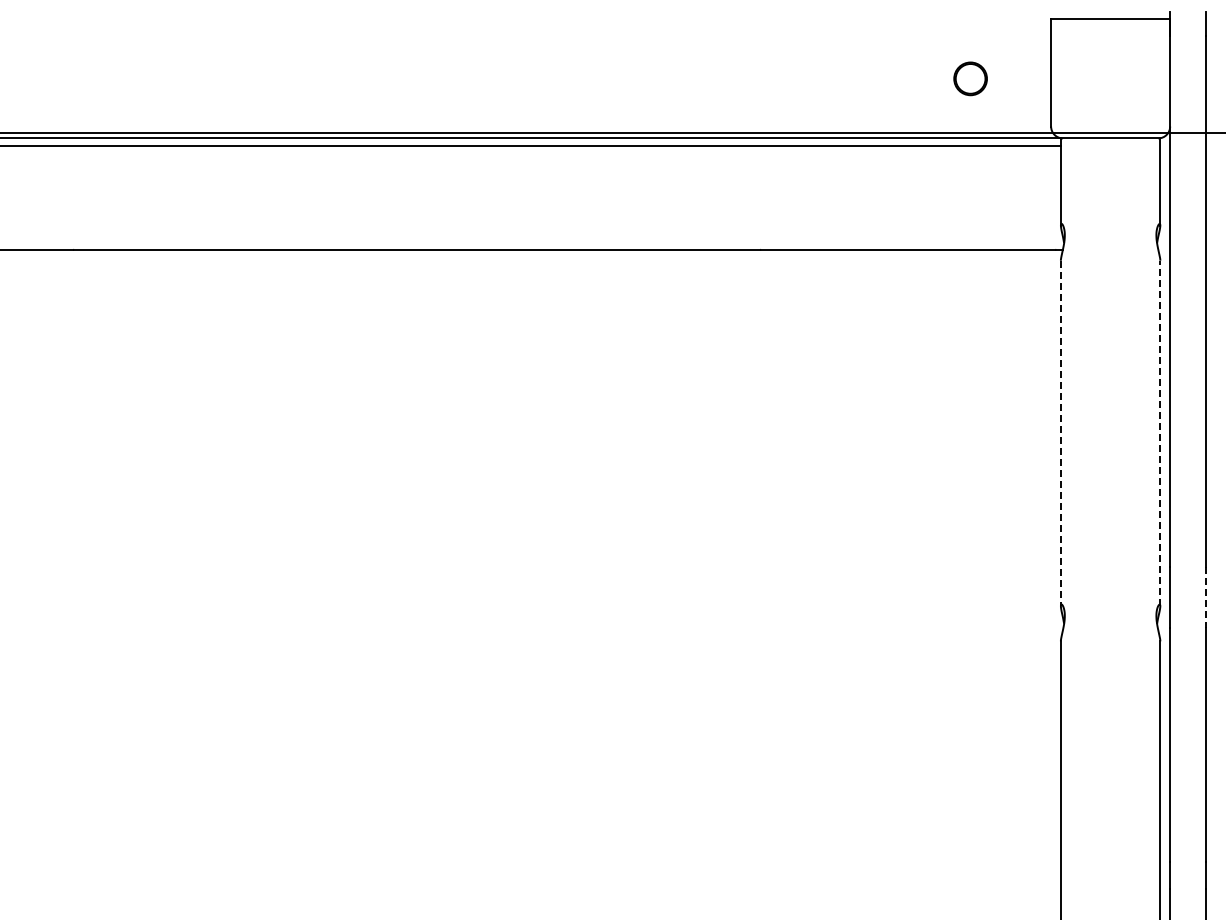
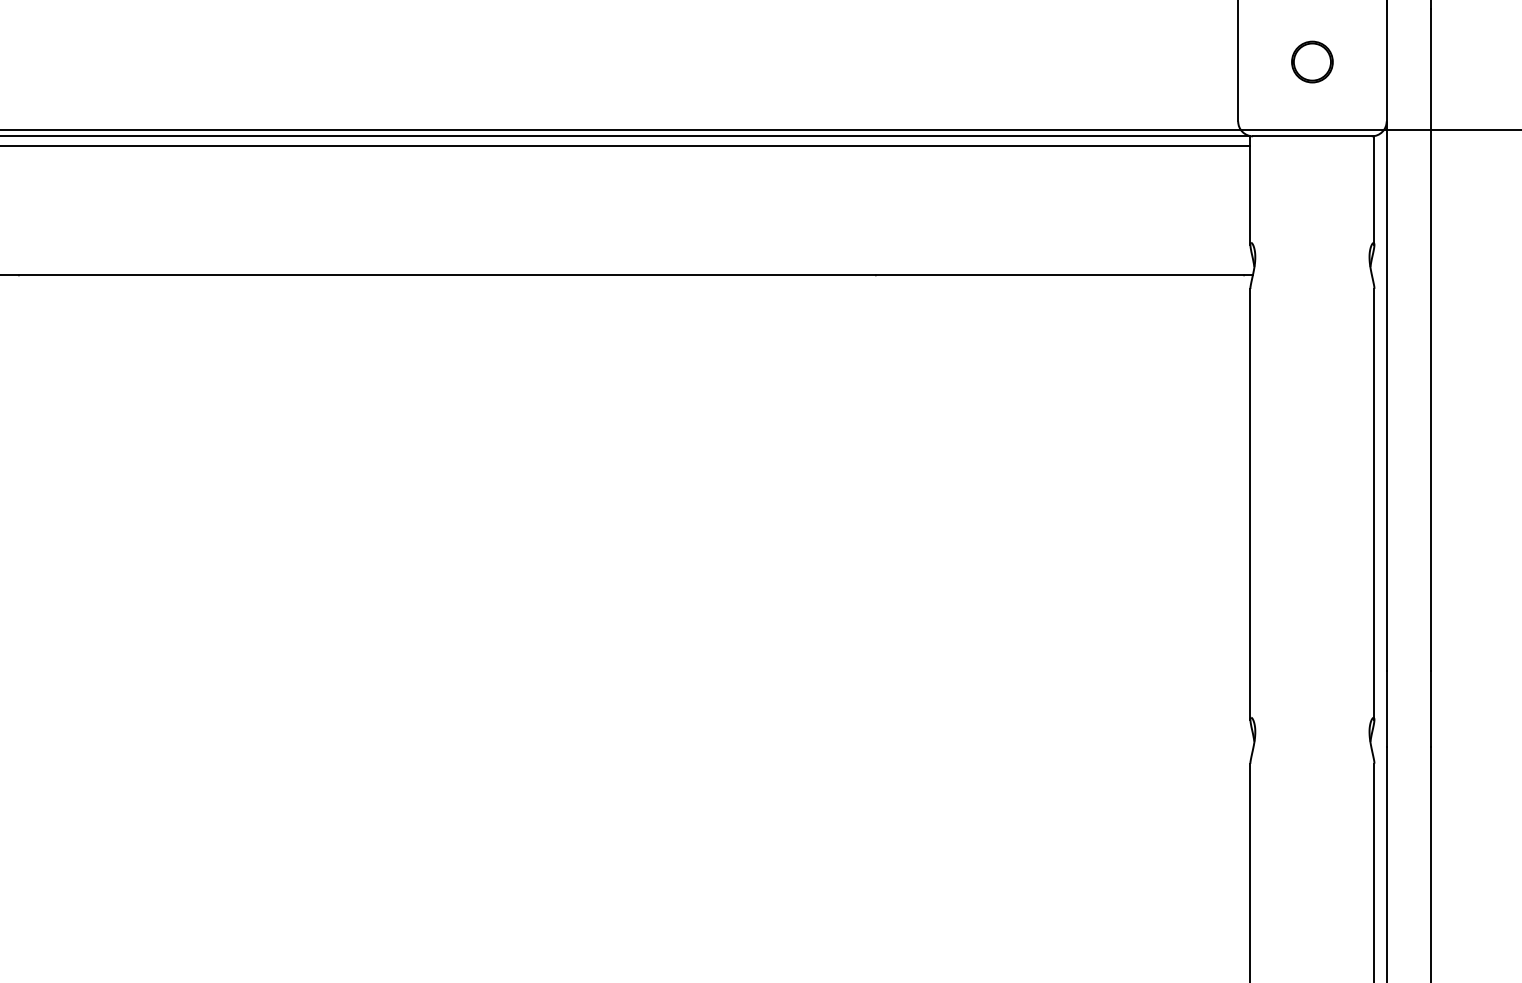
part: (970, 78) -> (1312, 61), moved
line: (1060, 433) -> (1249, 504), dashed -> solid
line: (1160, 433) -> (1374, 504), dashed -> solid
line: (1205, 597) -> (1430, 708), dashed -> solid

